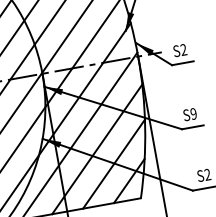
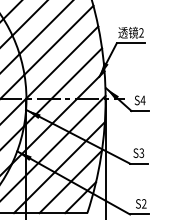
text: (183, 50) -> (142, 100), S2 -> S4
text: (193, 114) -> (141, 153), S9 -> S3

